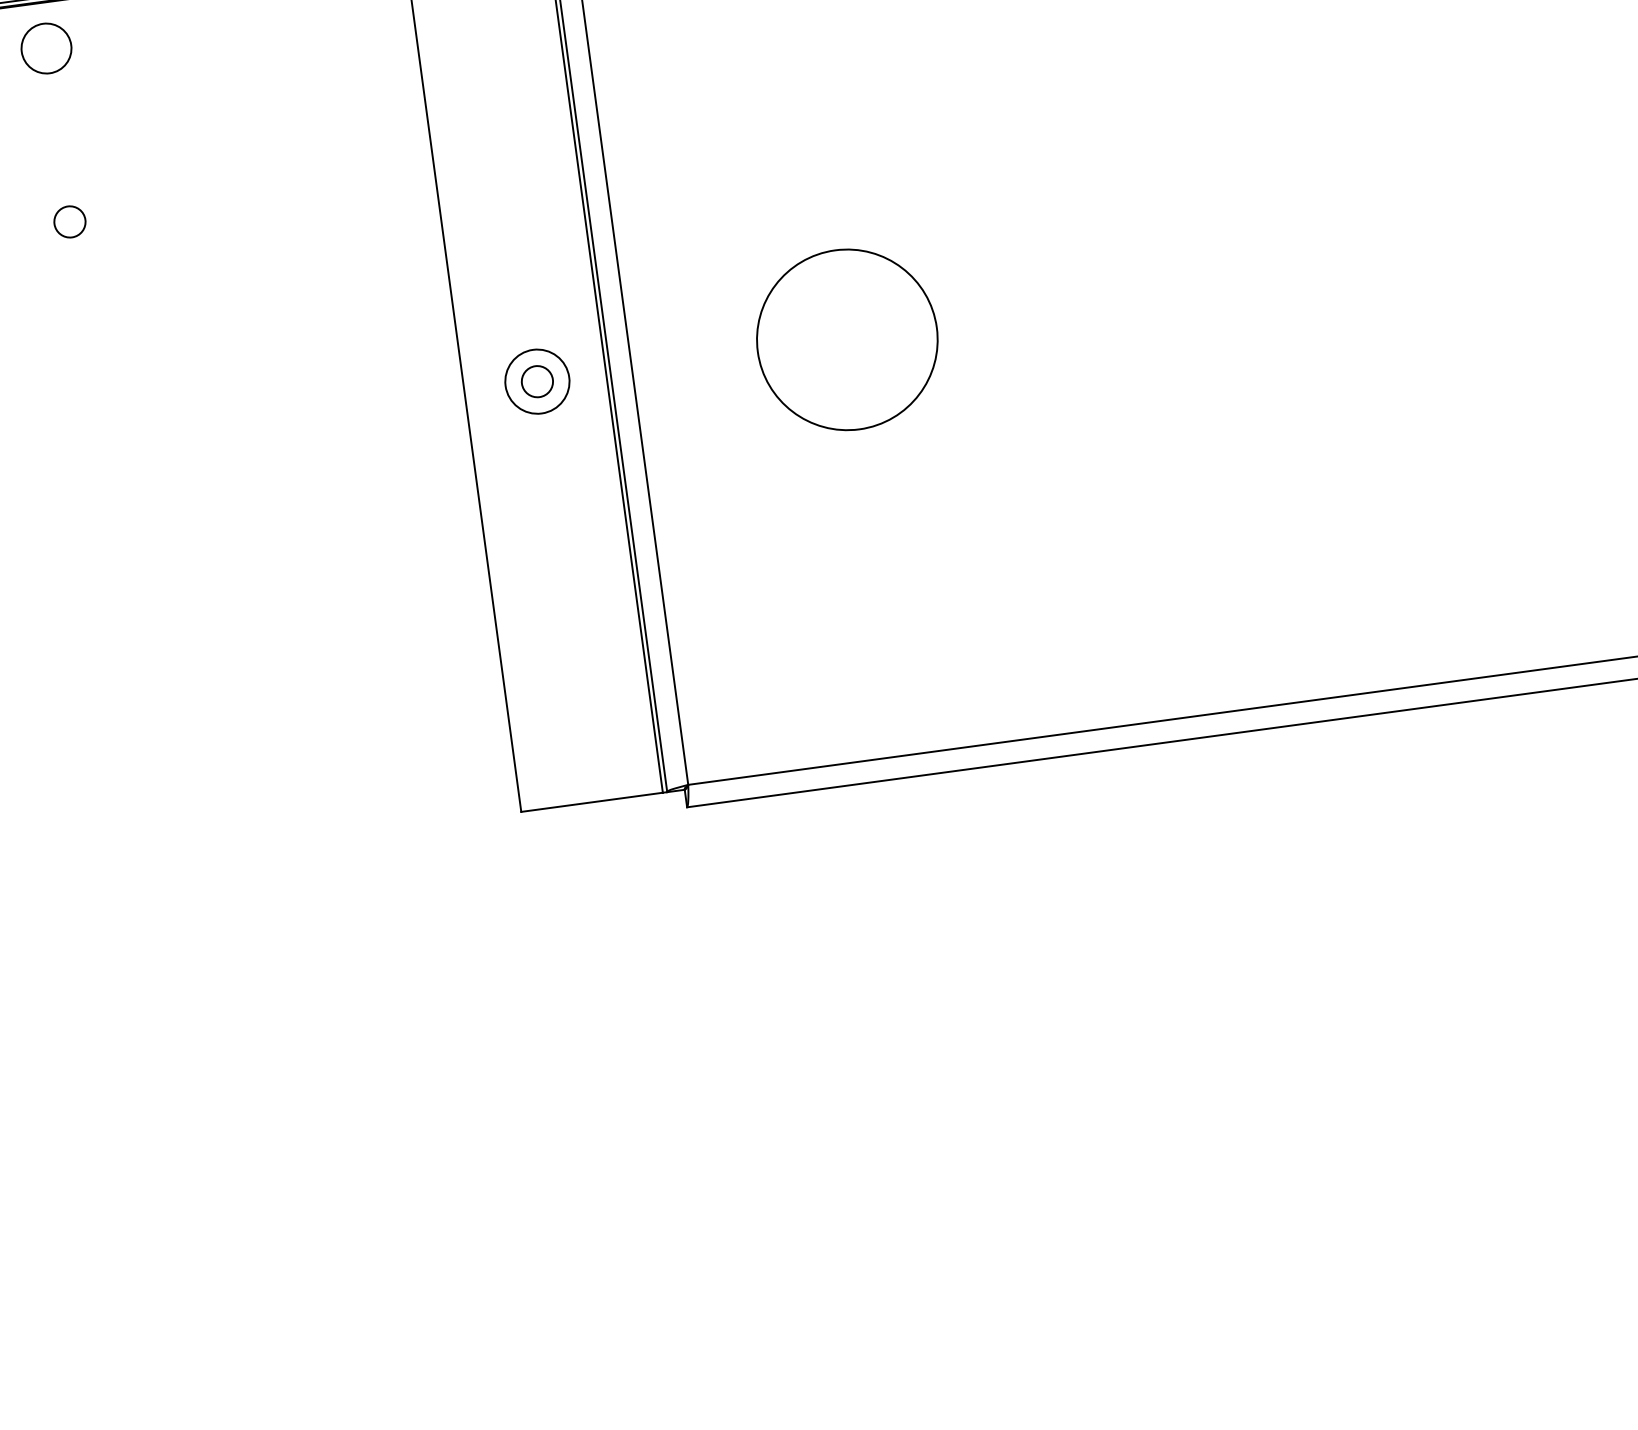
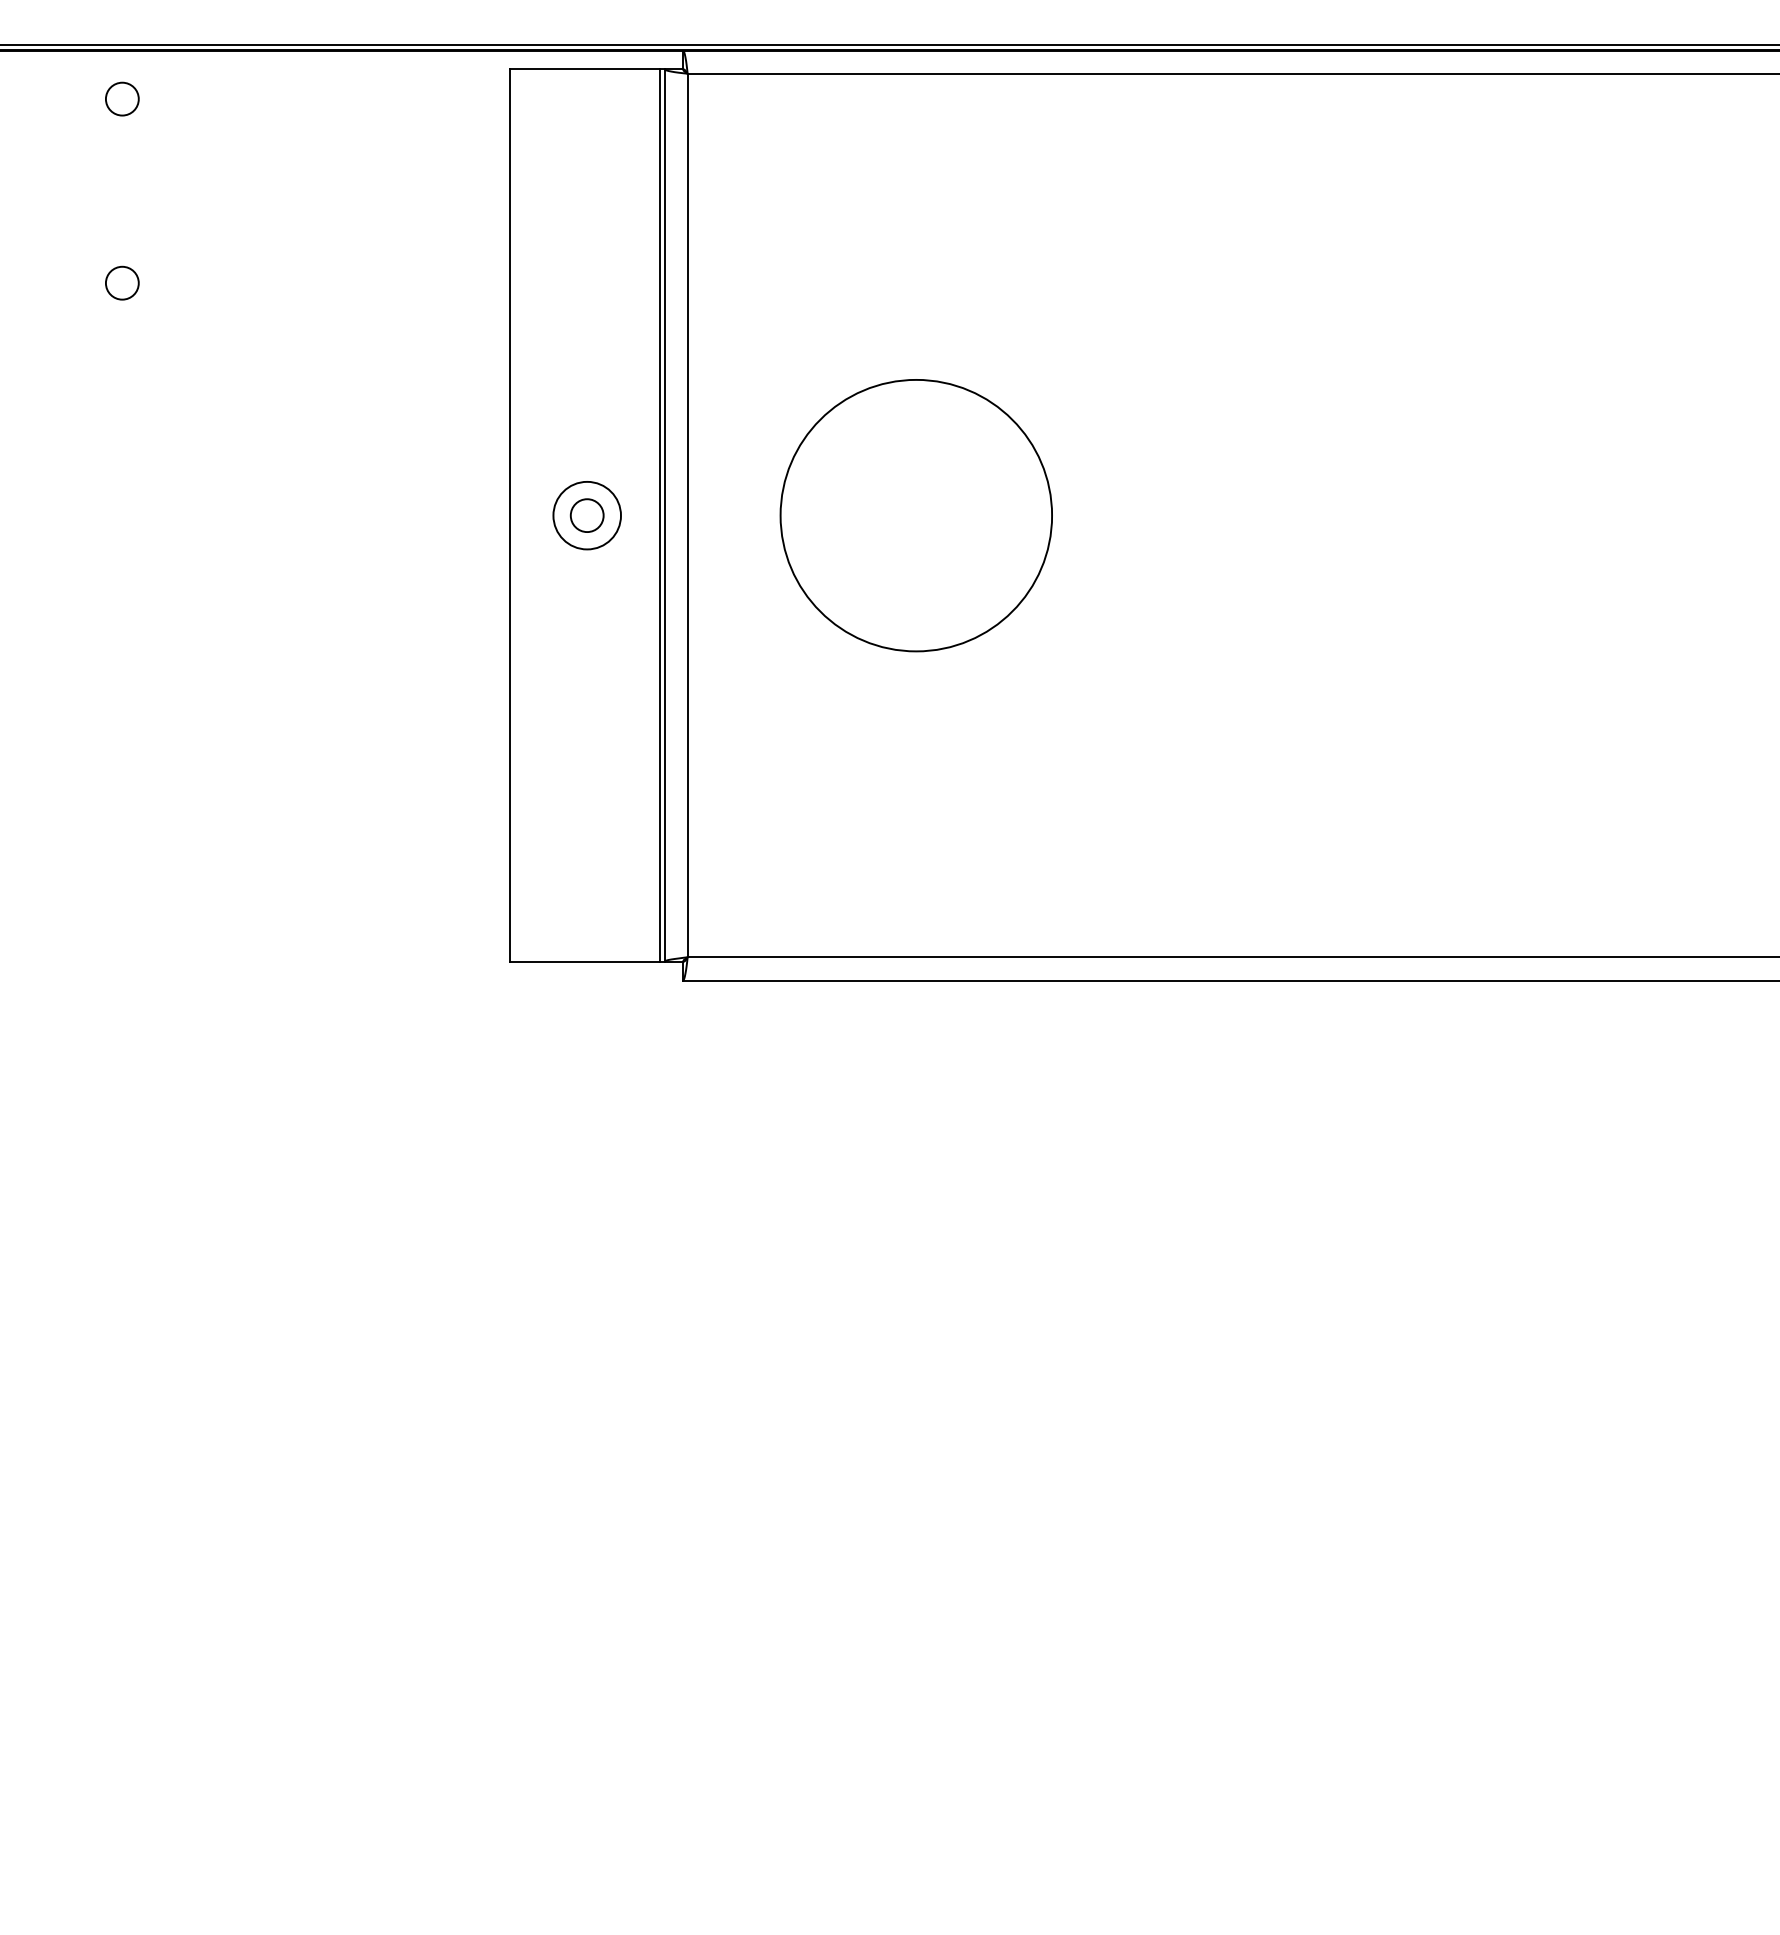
circle: (45, 48) -> (121, 98), size x0.62
circle: (846, 339) -> (915, 515), size x1.43

